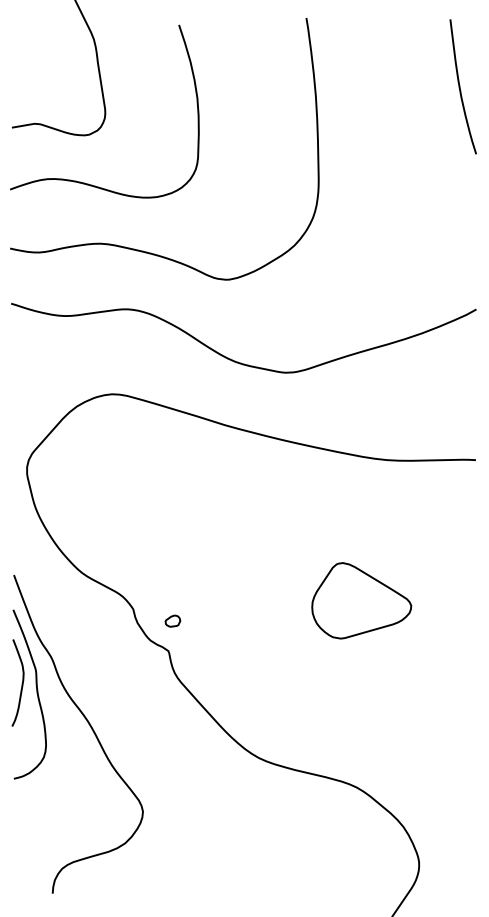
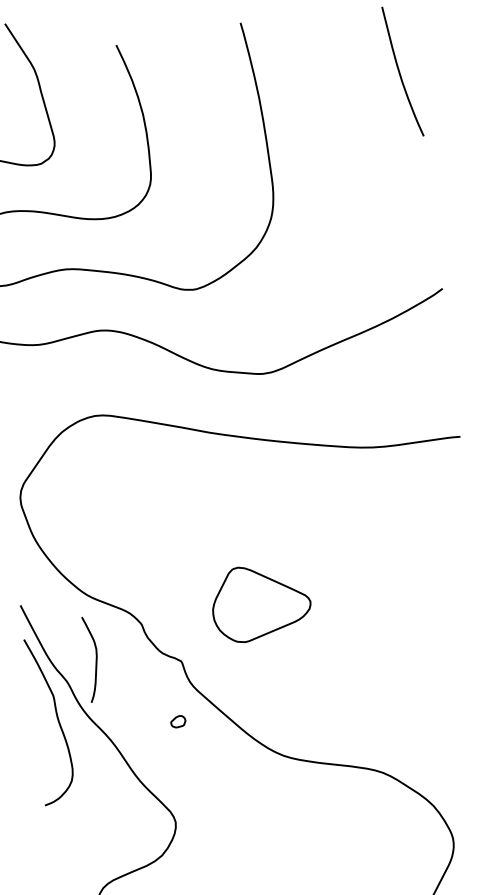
part: (361, 600) -> (260, 602), moved
part: (172, 620) -> (177, 721), moved
curve: (21, 683) -> (95, 659), moved

